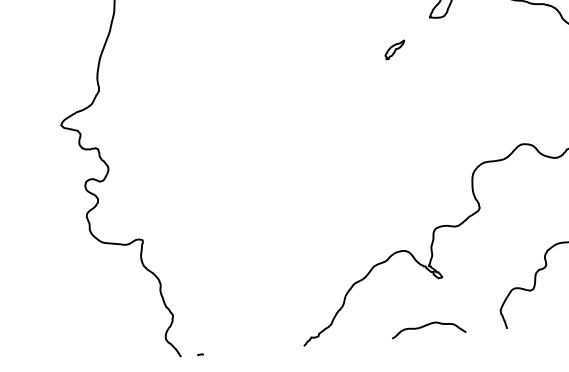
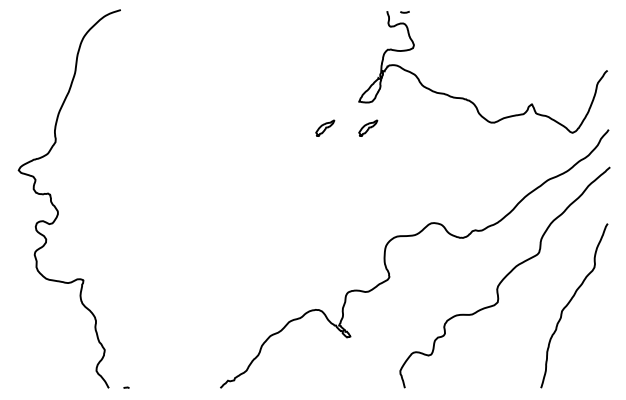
part: (442, 45) -> (368, 127), added
curve: (427, 326) -> (333, 379), removed

